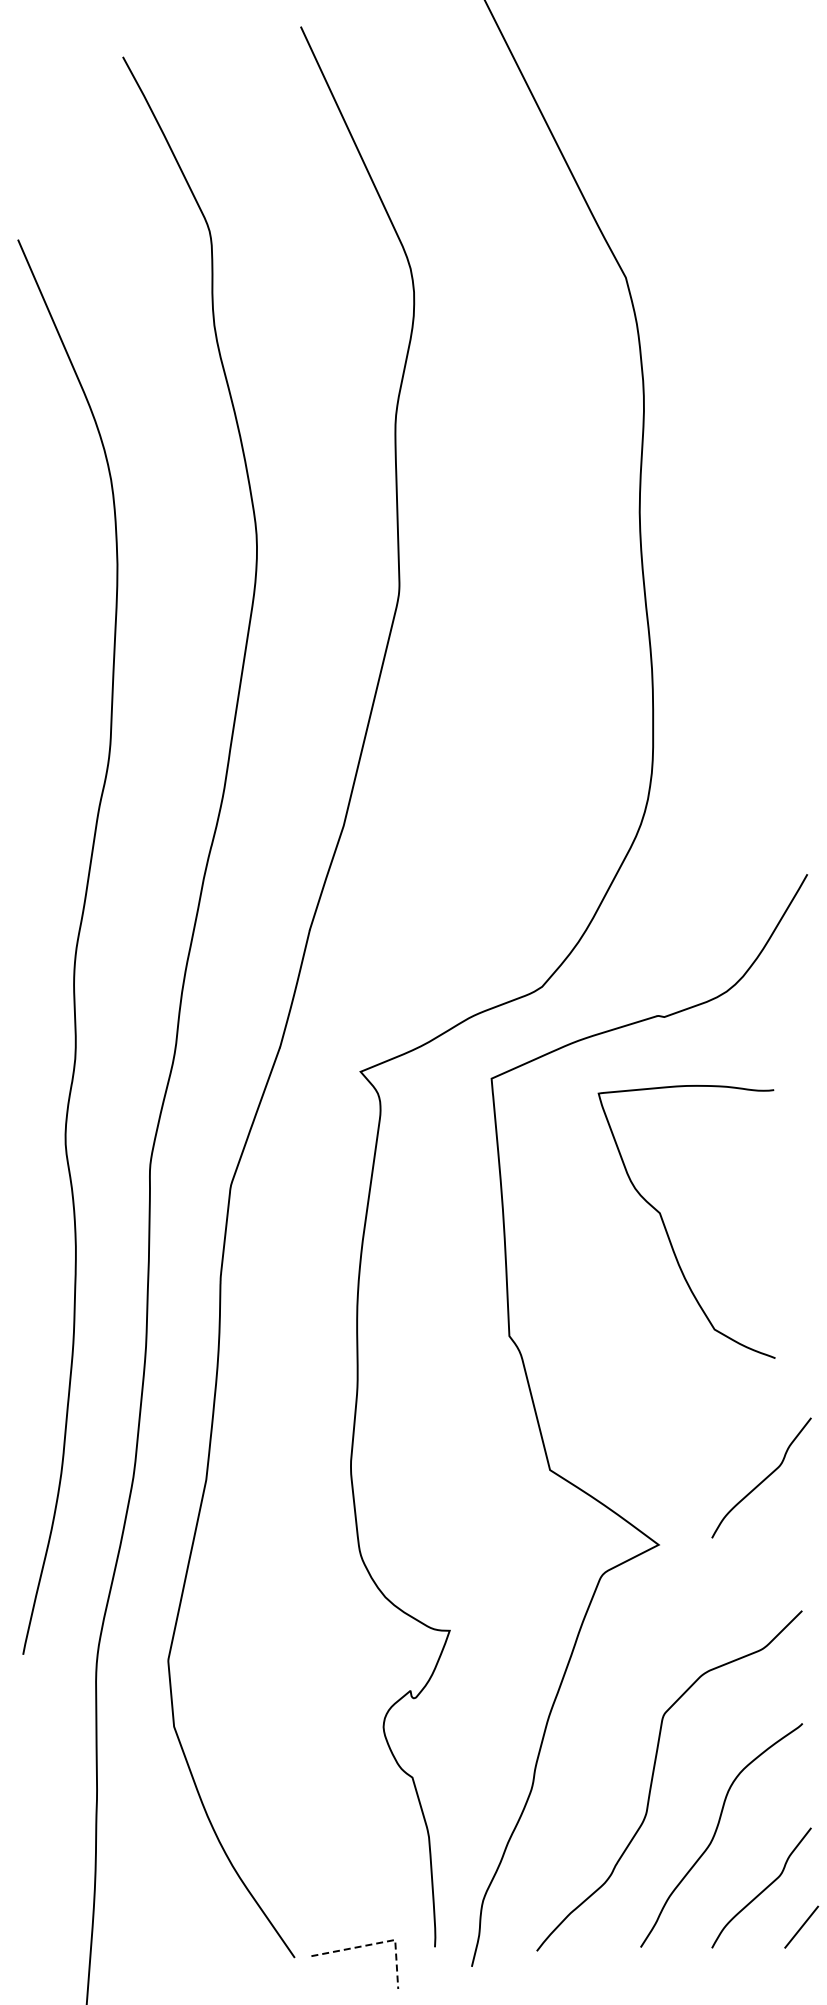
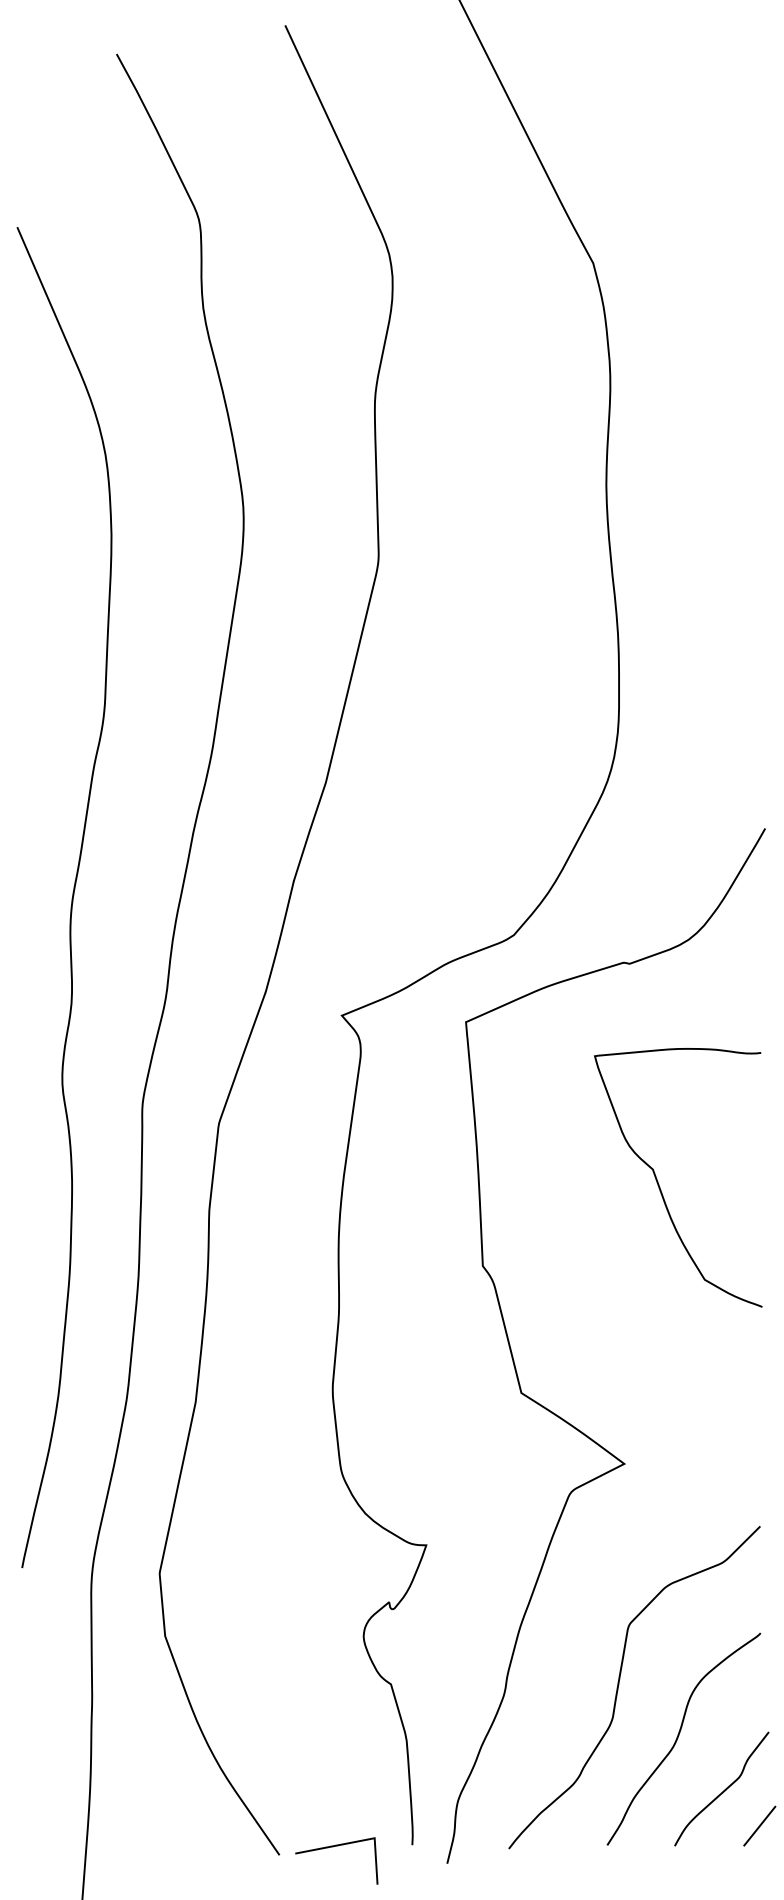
curve: (667, 1230) -> (660, 1185), moved
curve: (763, 1479) -> (723, 1401), removed
line: (378, 1943) -> (358, 1841), dashed -> solid

